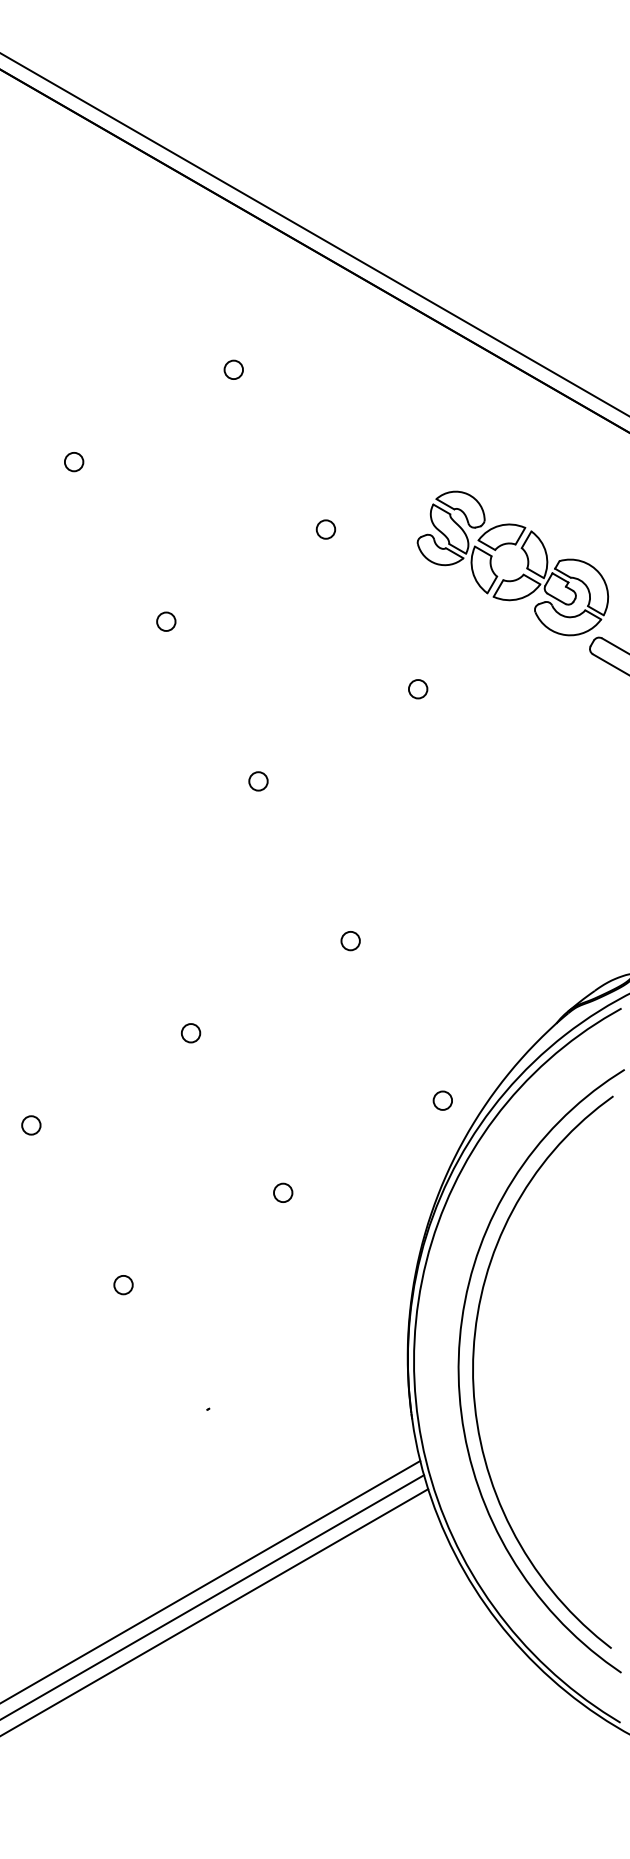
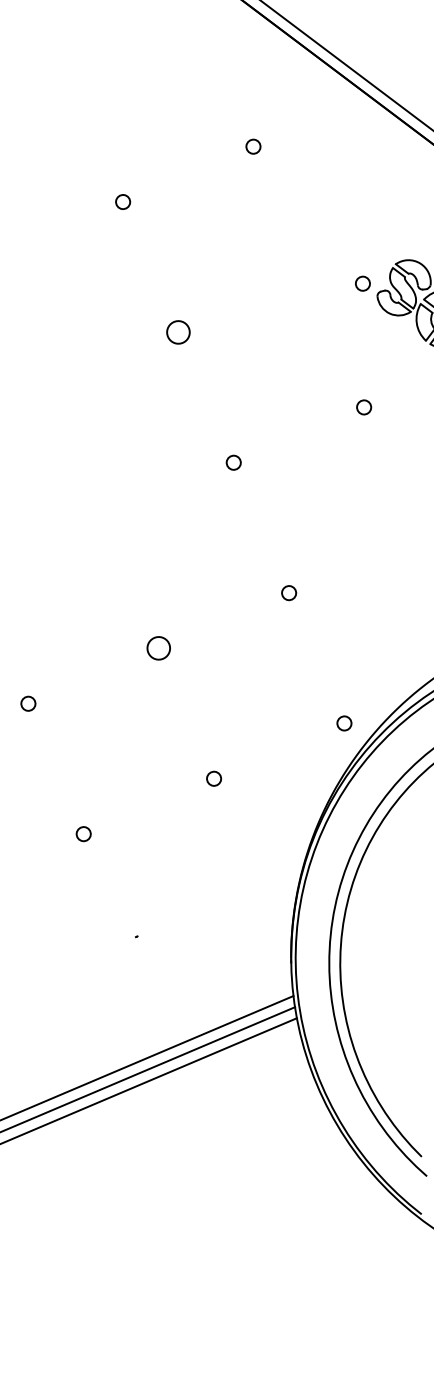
circle: (325, 529) -> (362, 283), moved
circle: (166, 621) -> (178, 332), size x1.6
circle: (190, 1033) -> (158, 648), size x1.6

